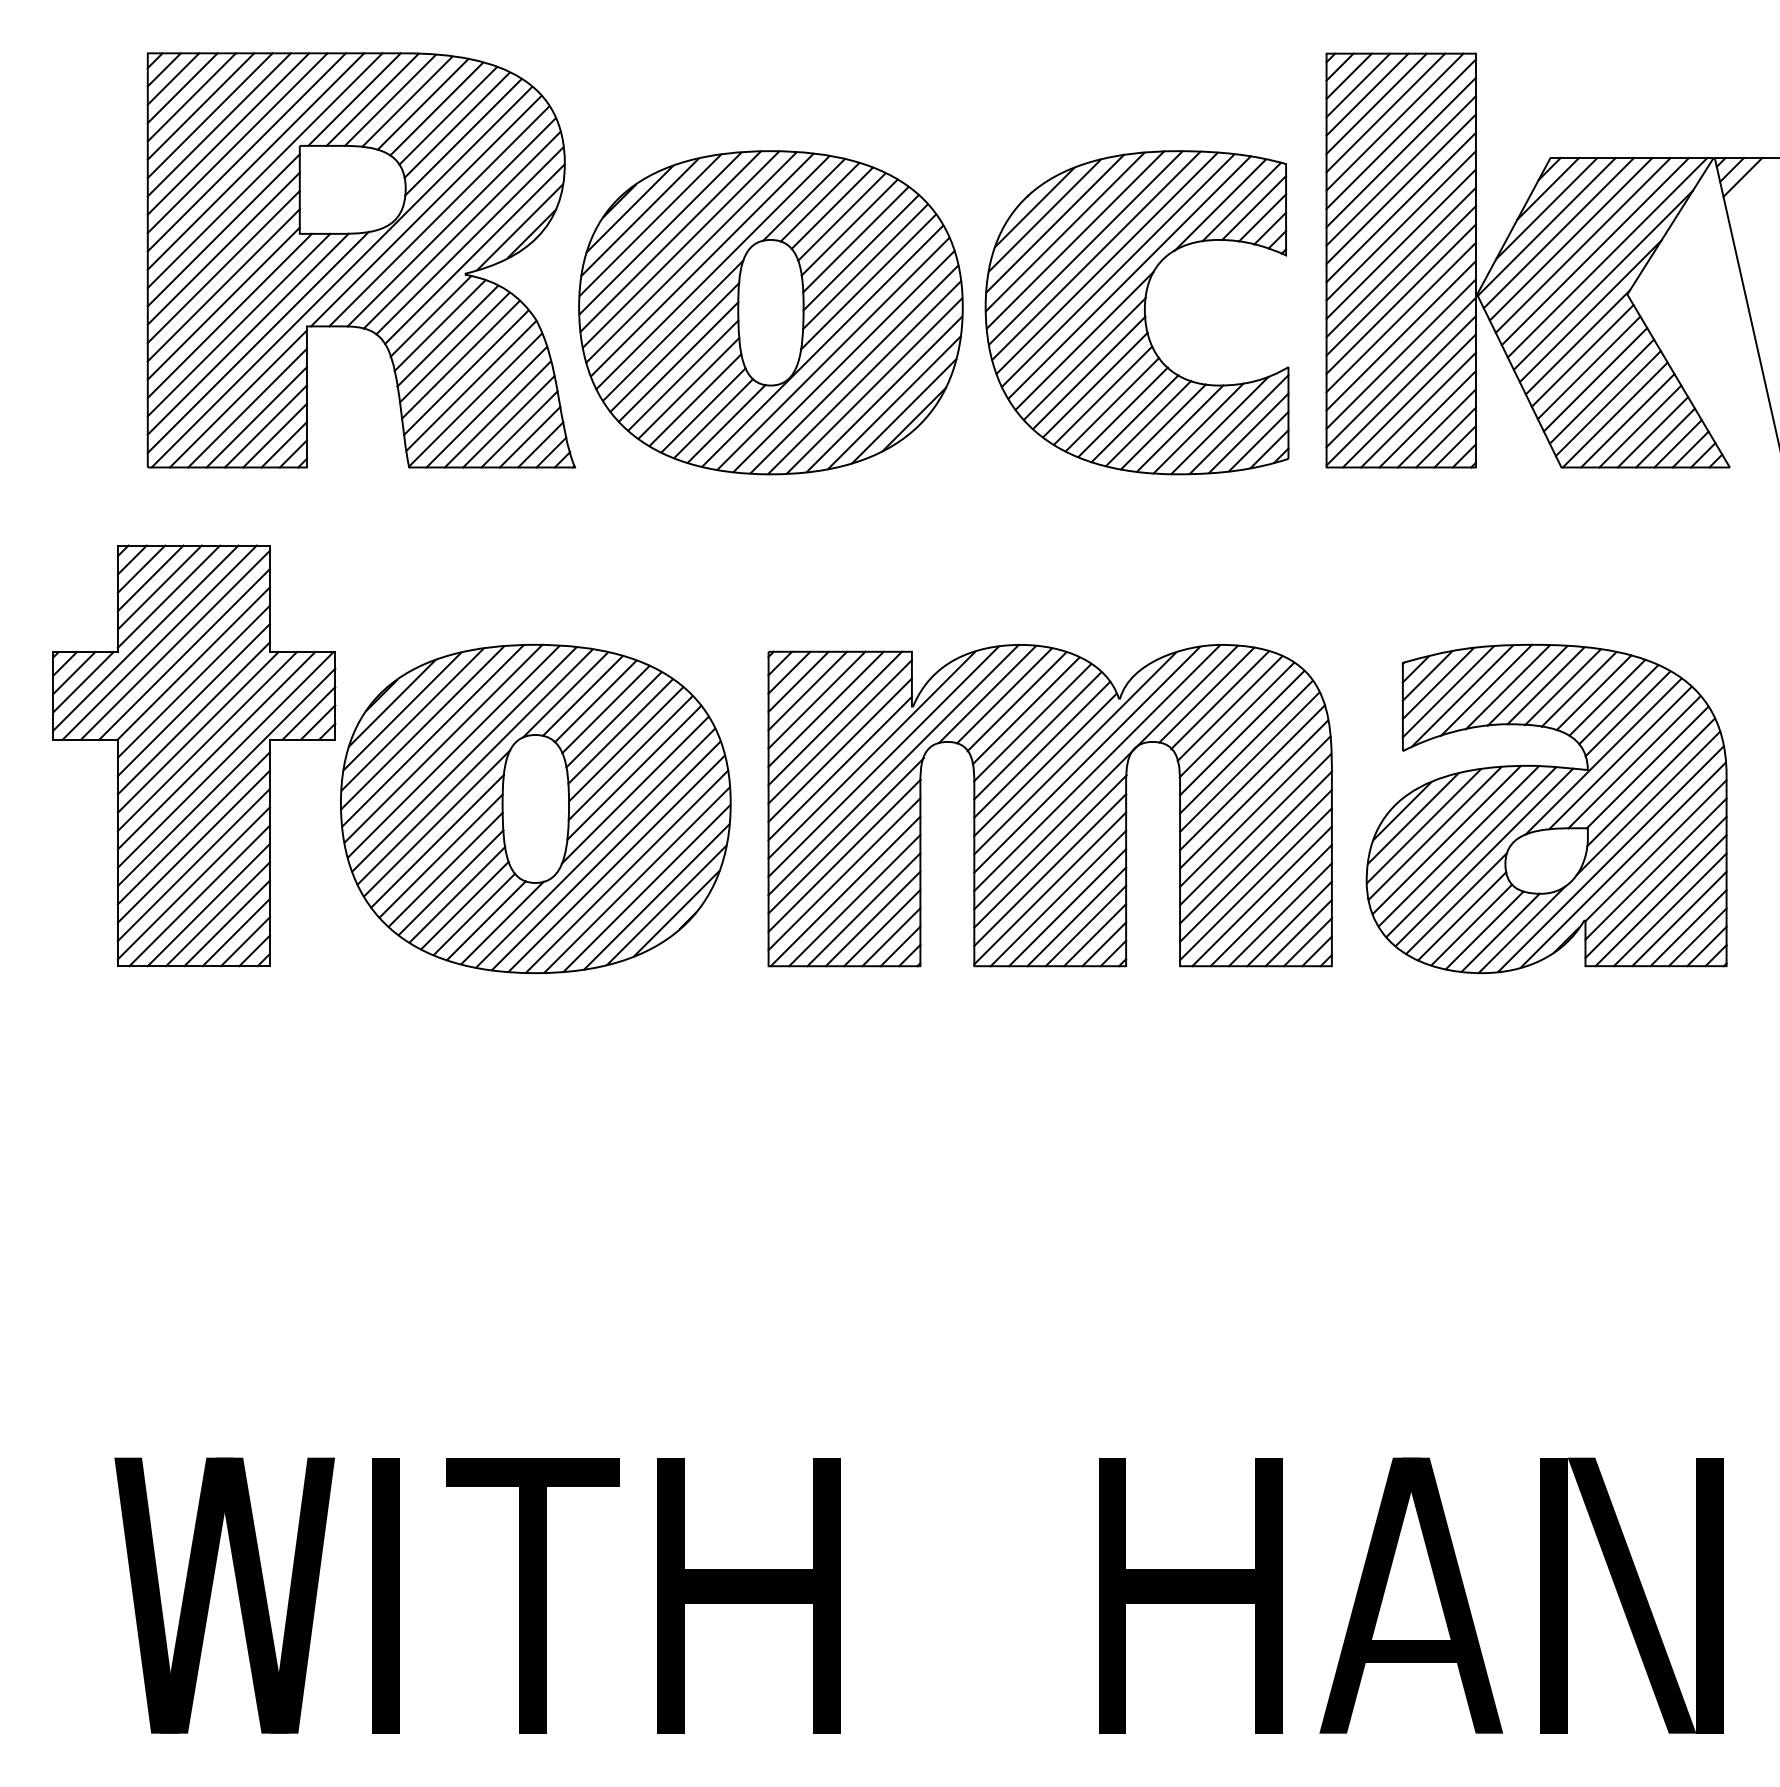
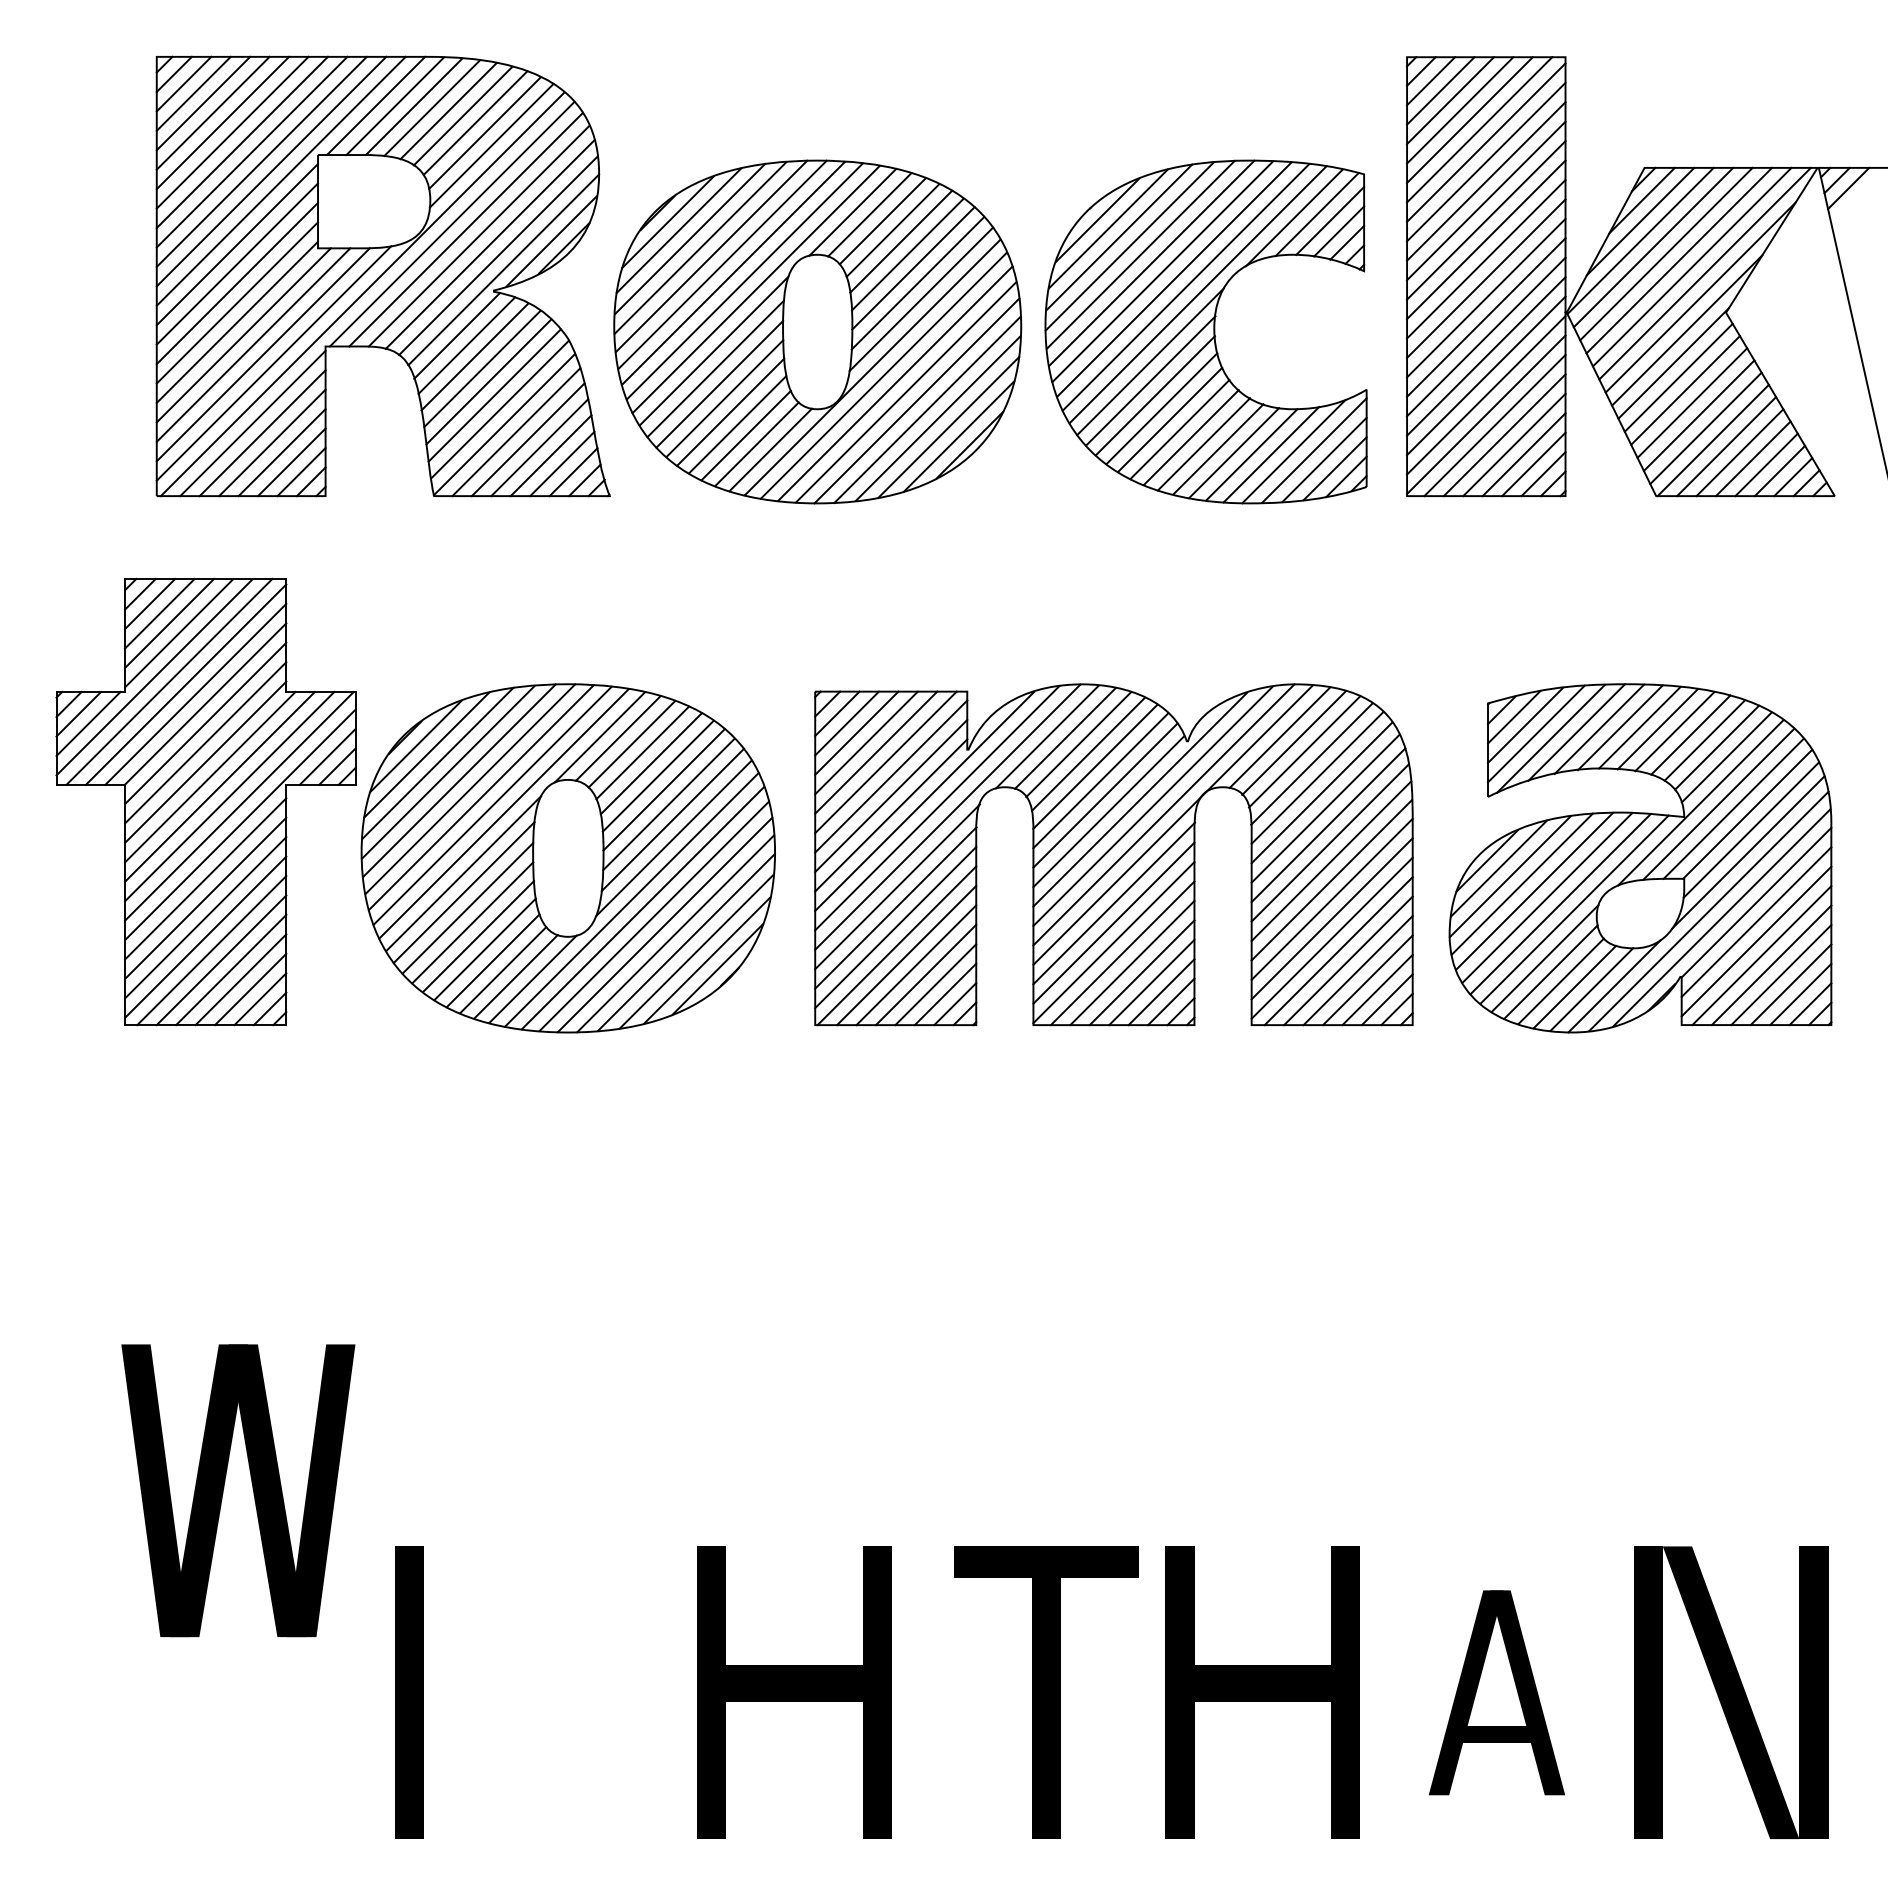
part: (238, 1594) -> (252, 1489), moved
part: (533, 1595) -> (1046, 1692), moved
part: (1410, 1595) -> (1496, 1692), size x0.7

